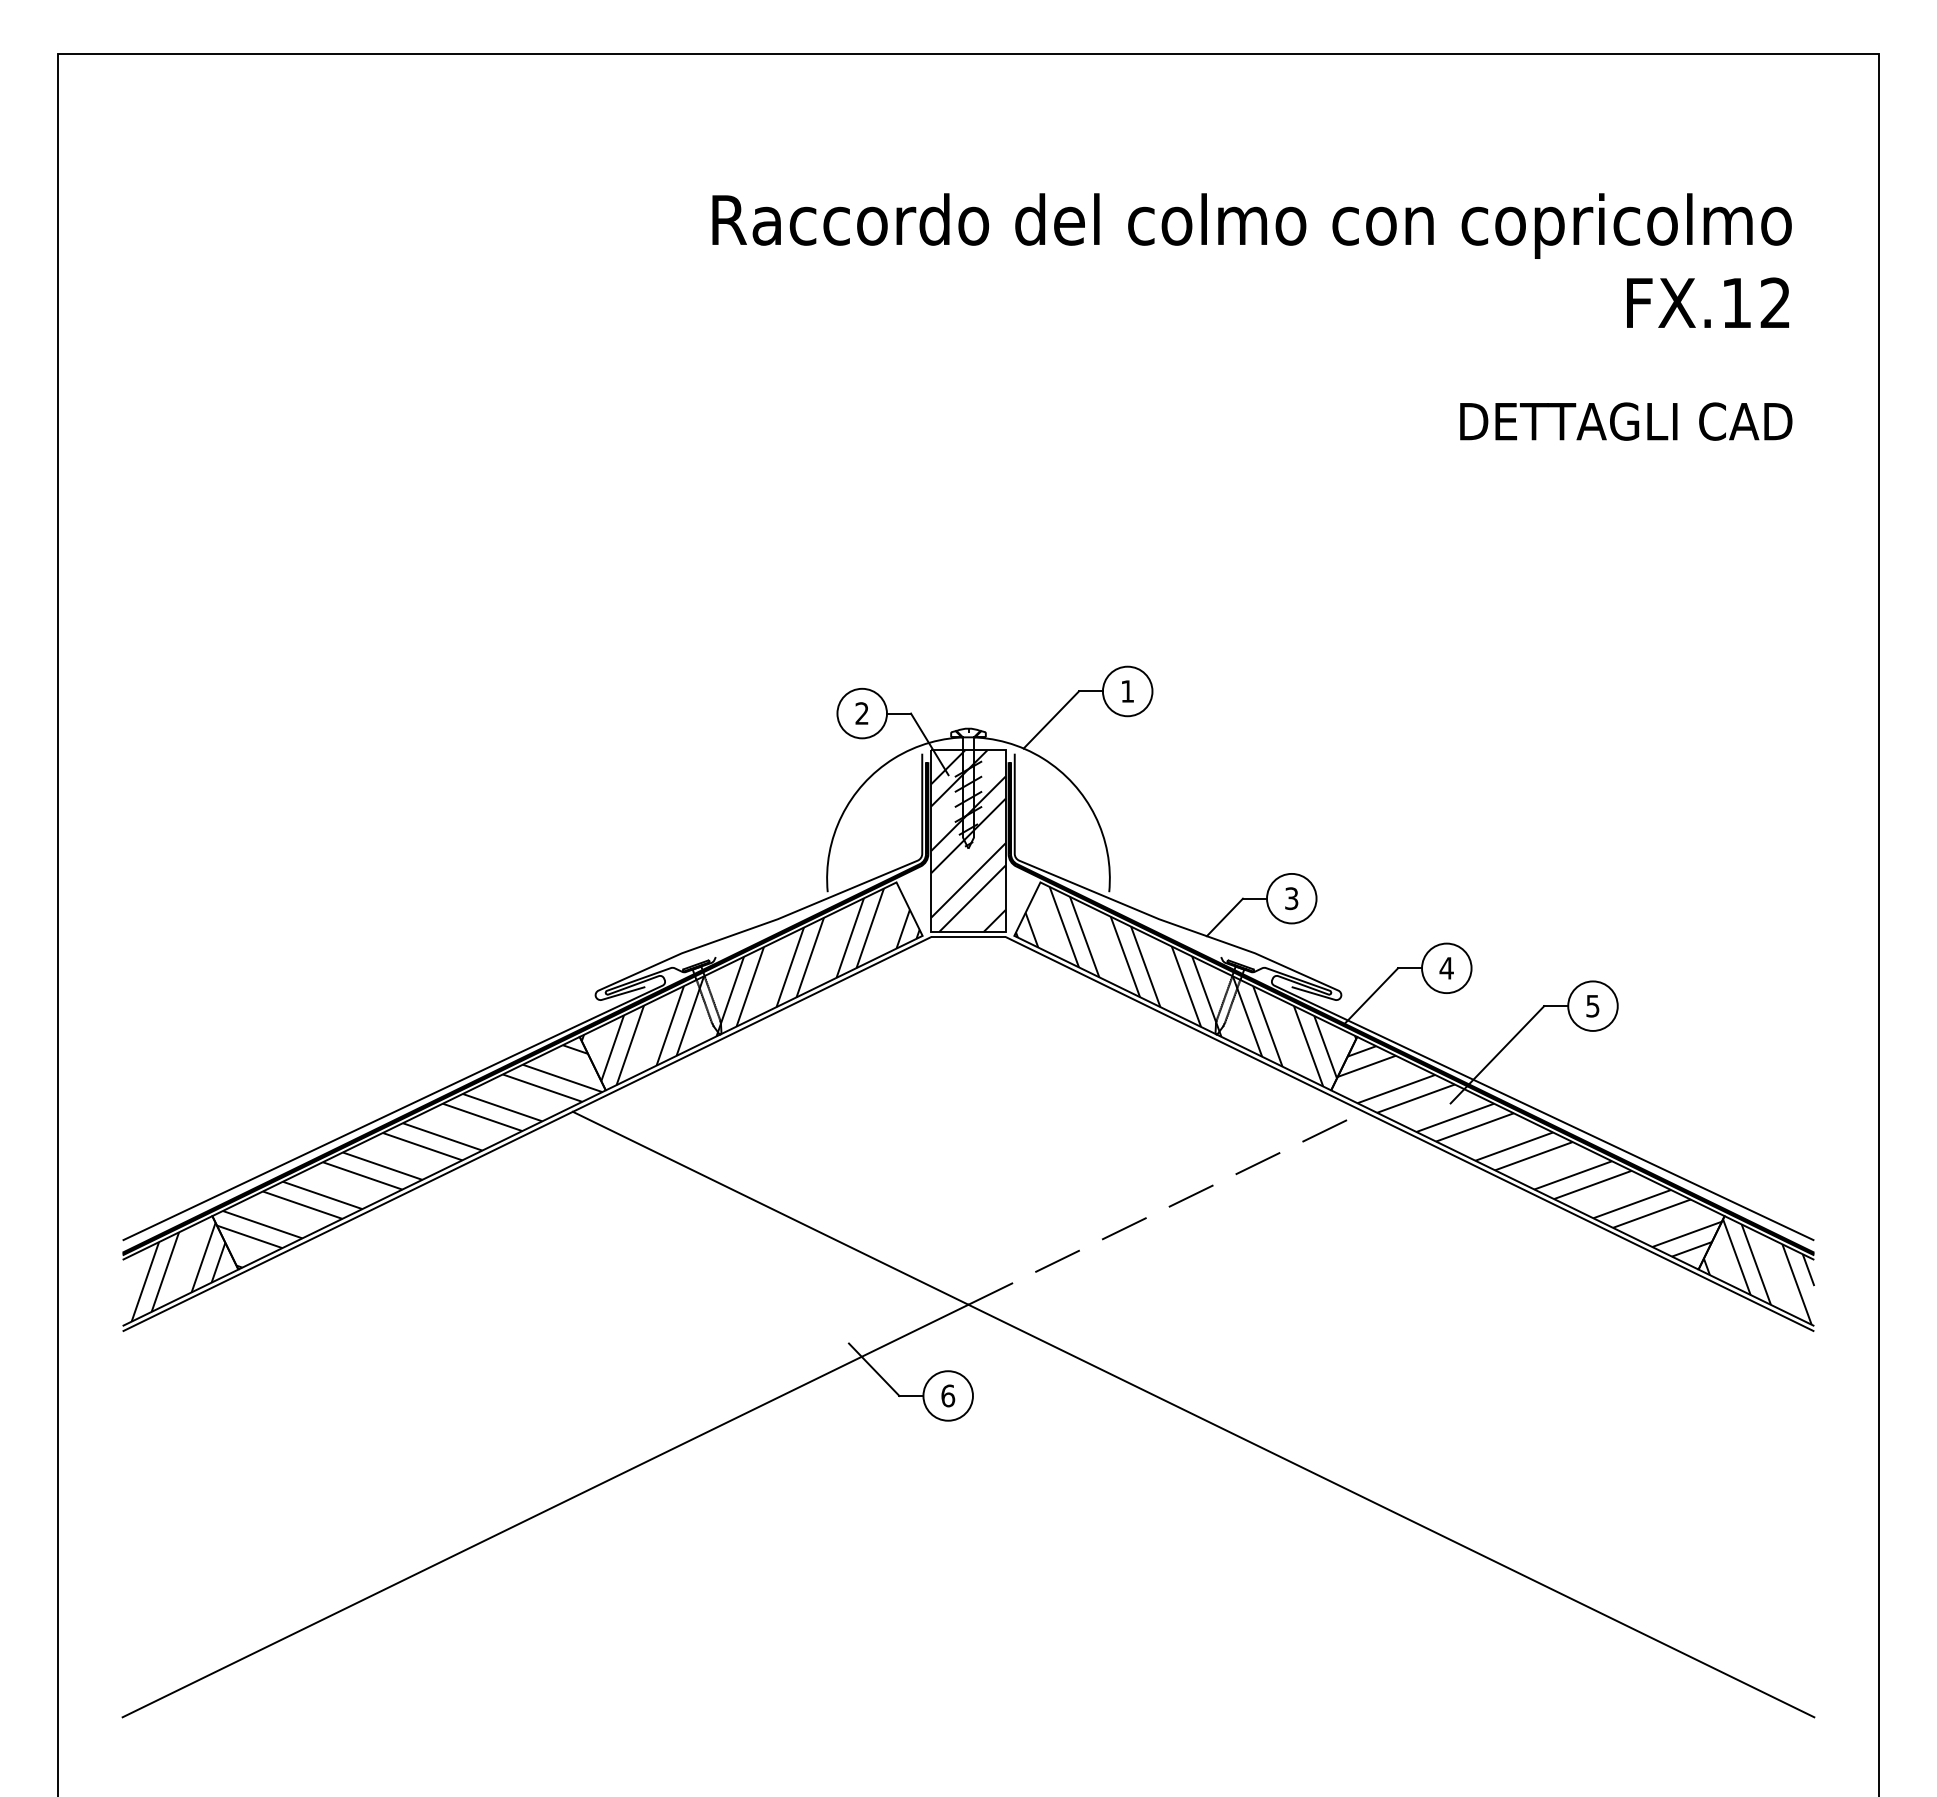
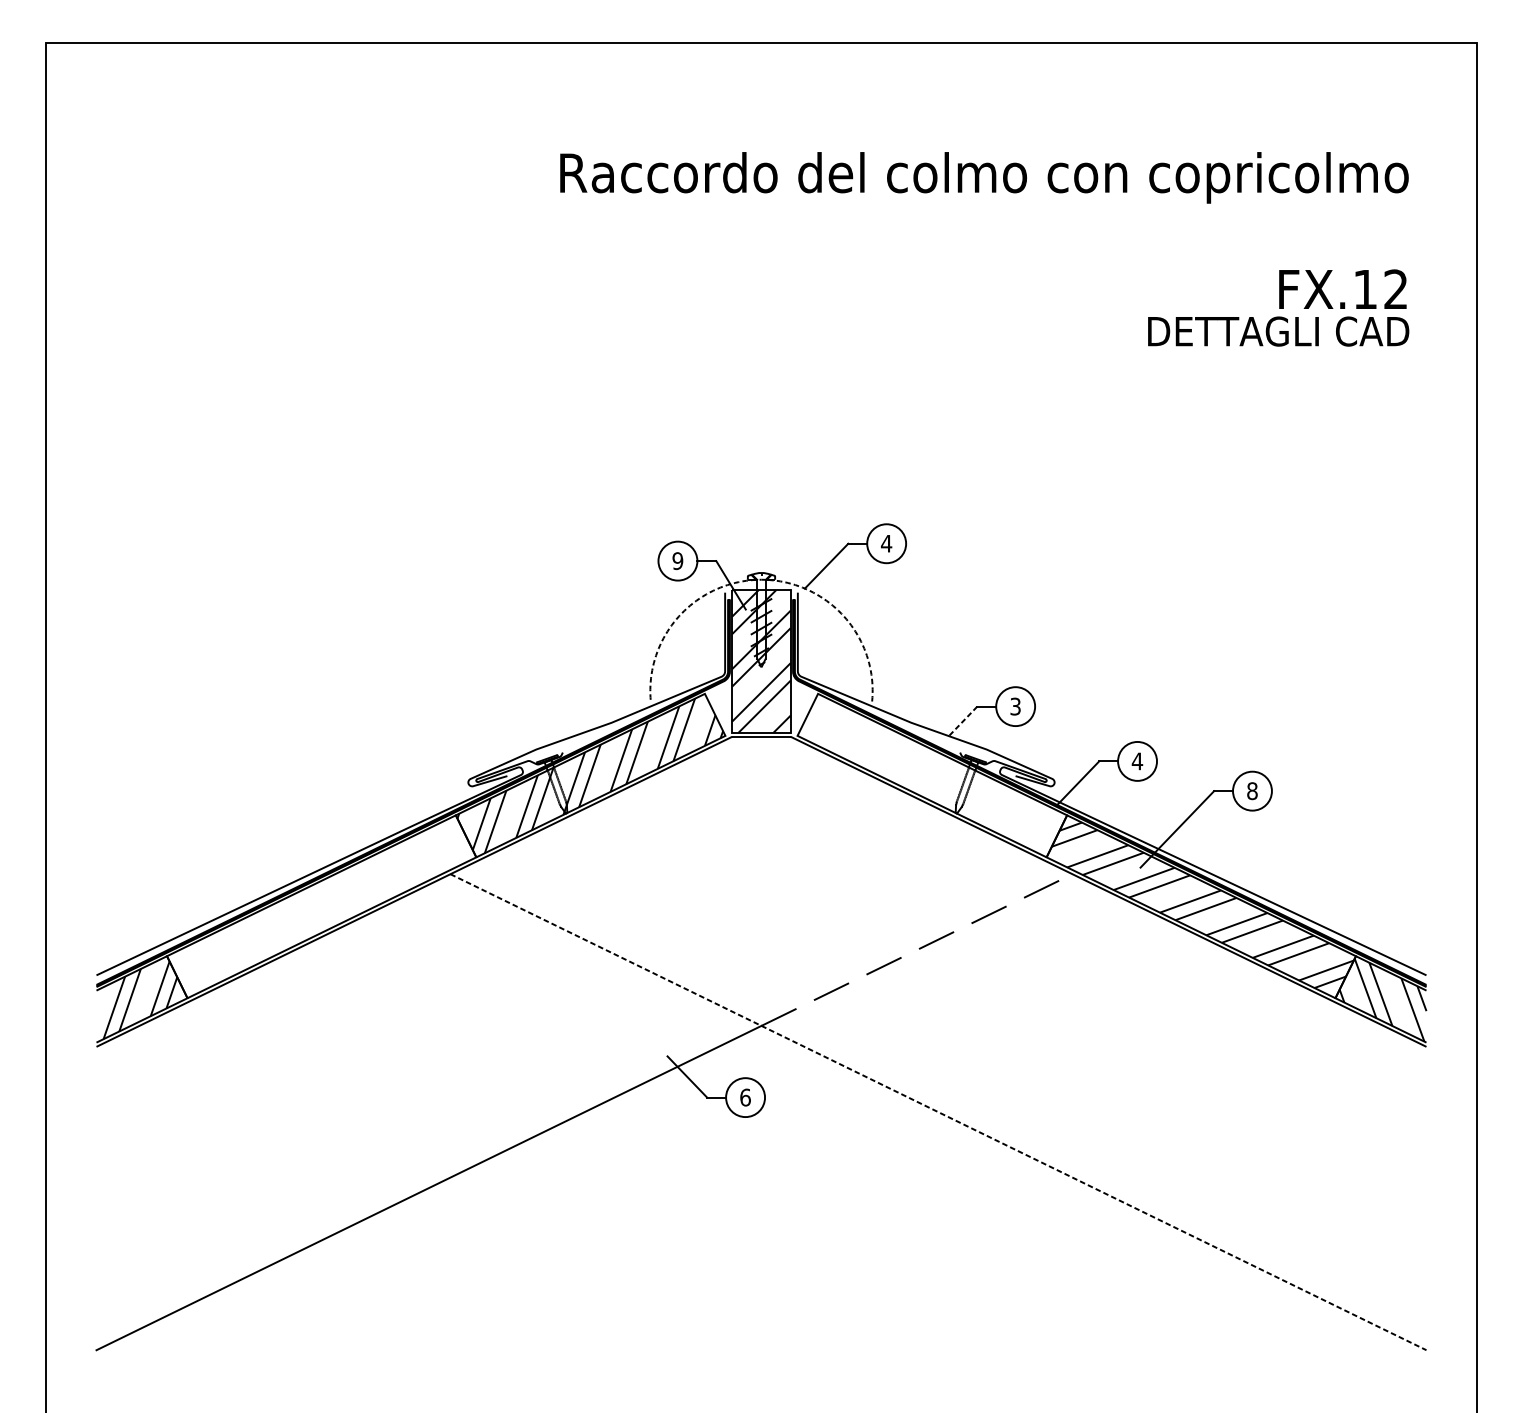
text: (1707, 302) -> (1342, 289), moved
text: (1127, 691) -> (886, 543), 1 -> 4
text: (861, 713) -> (677, 561), 2 -> 9
arc: (968, 737) -> (761, 579), solid -> dashed
line: (1224, 917) -> (962, 721), solid -> dashed
hatch: (1186, 986) -> (932, 775), removed
text: (1592, 1005) -> (1252, 790), 5 -> 8
hatch: (409, 1156) -> (322, 909), removed
line: (1193, 1414) -> (938, 1112), solid -> dashed

